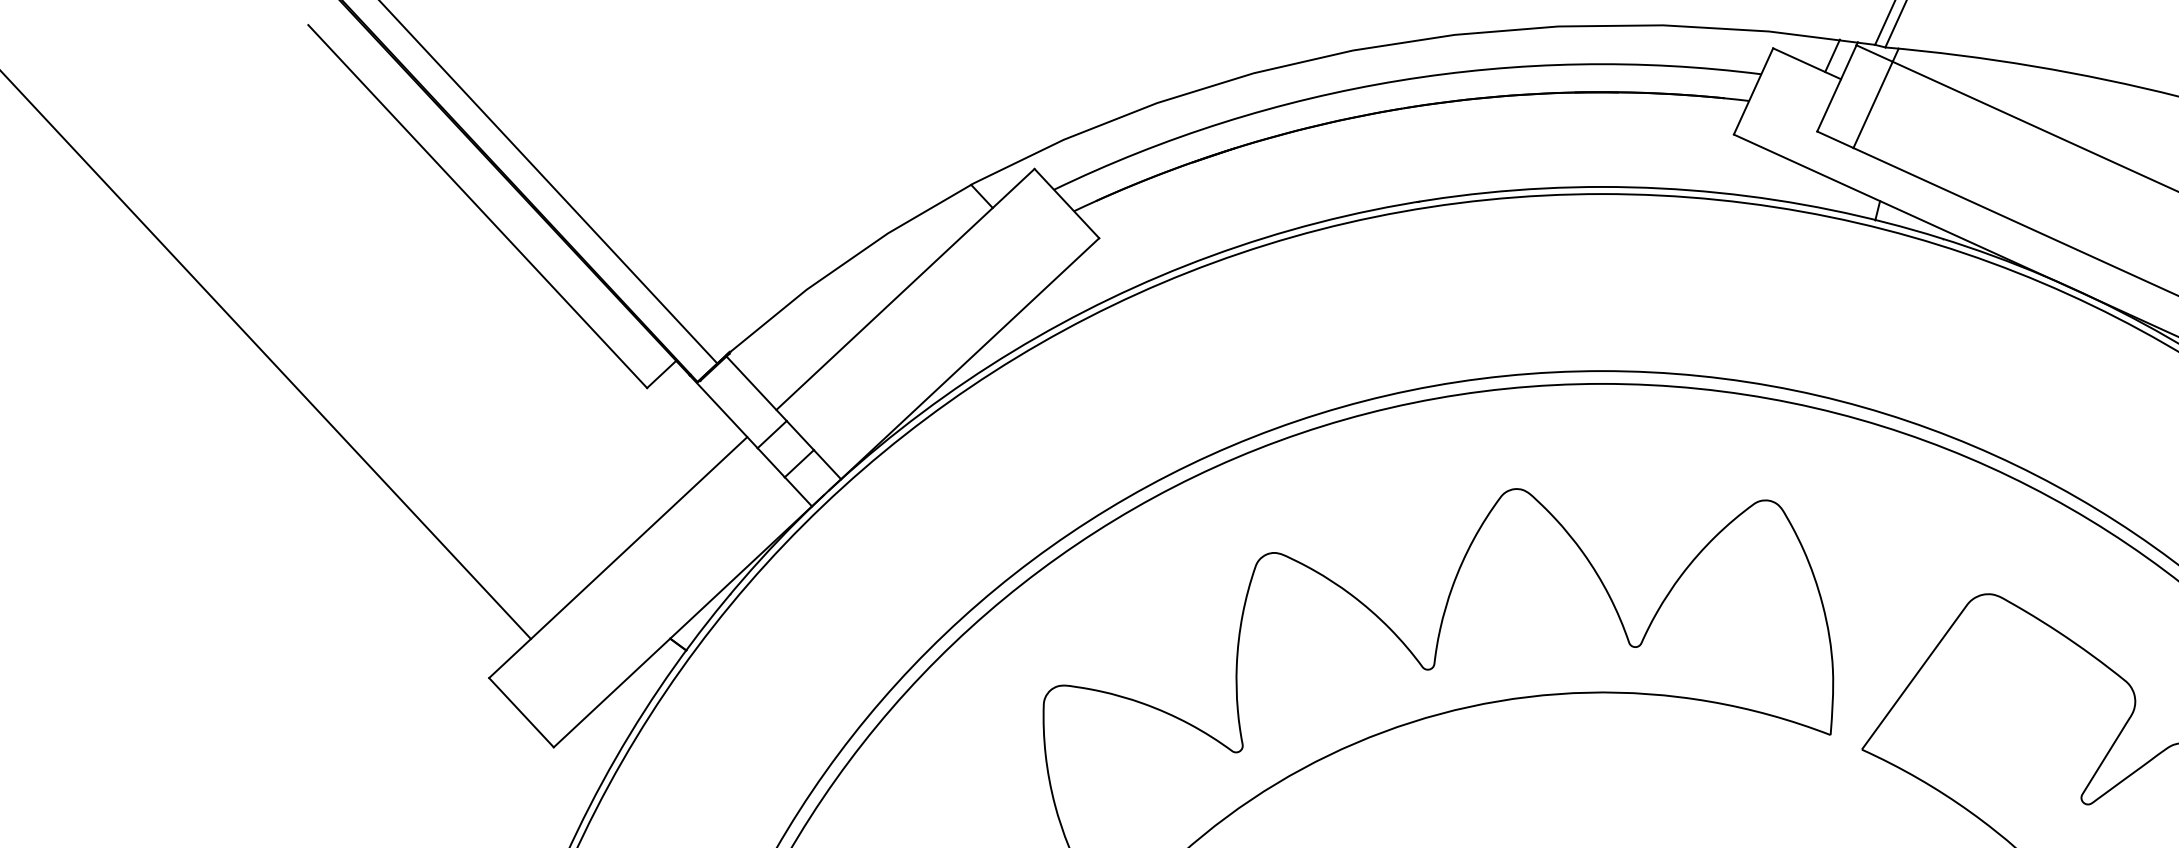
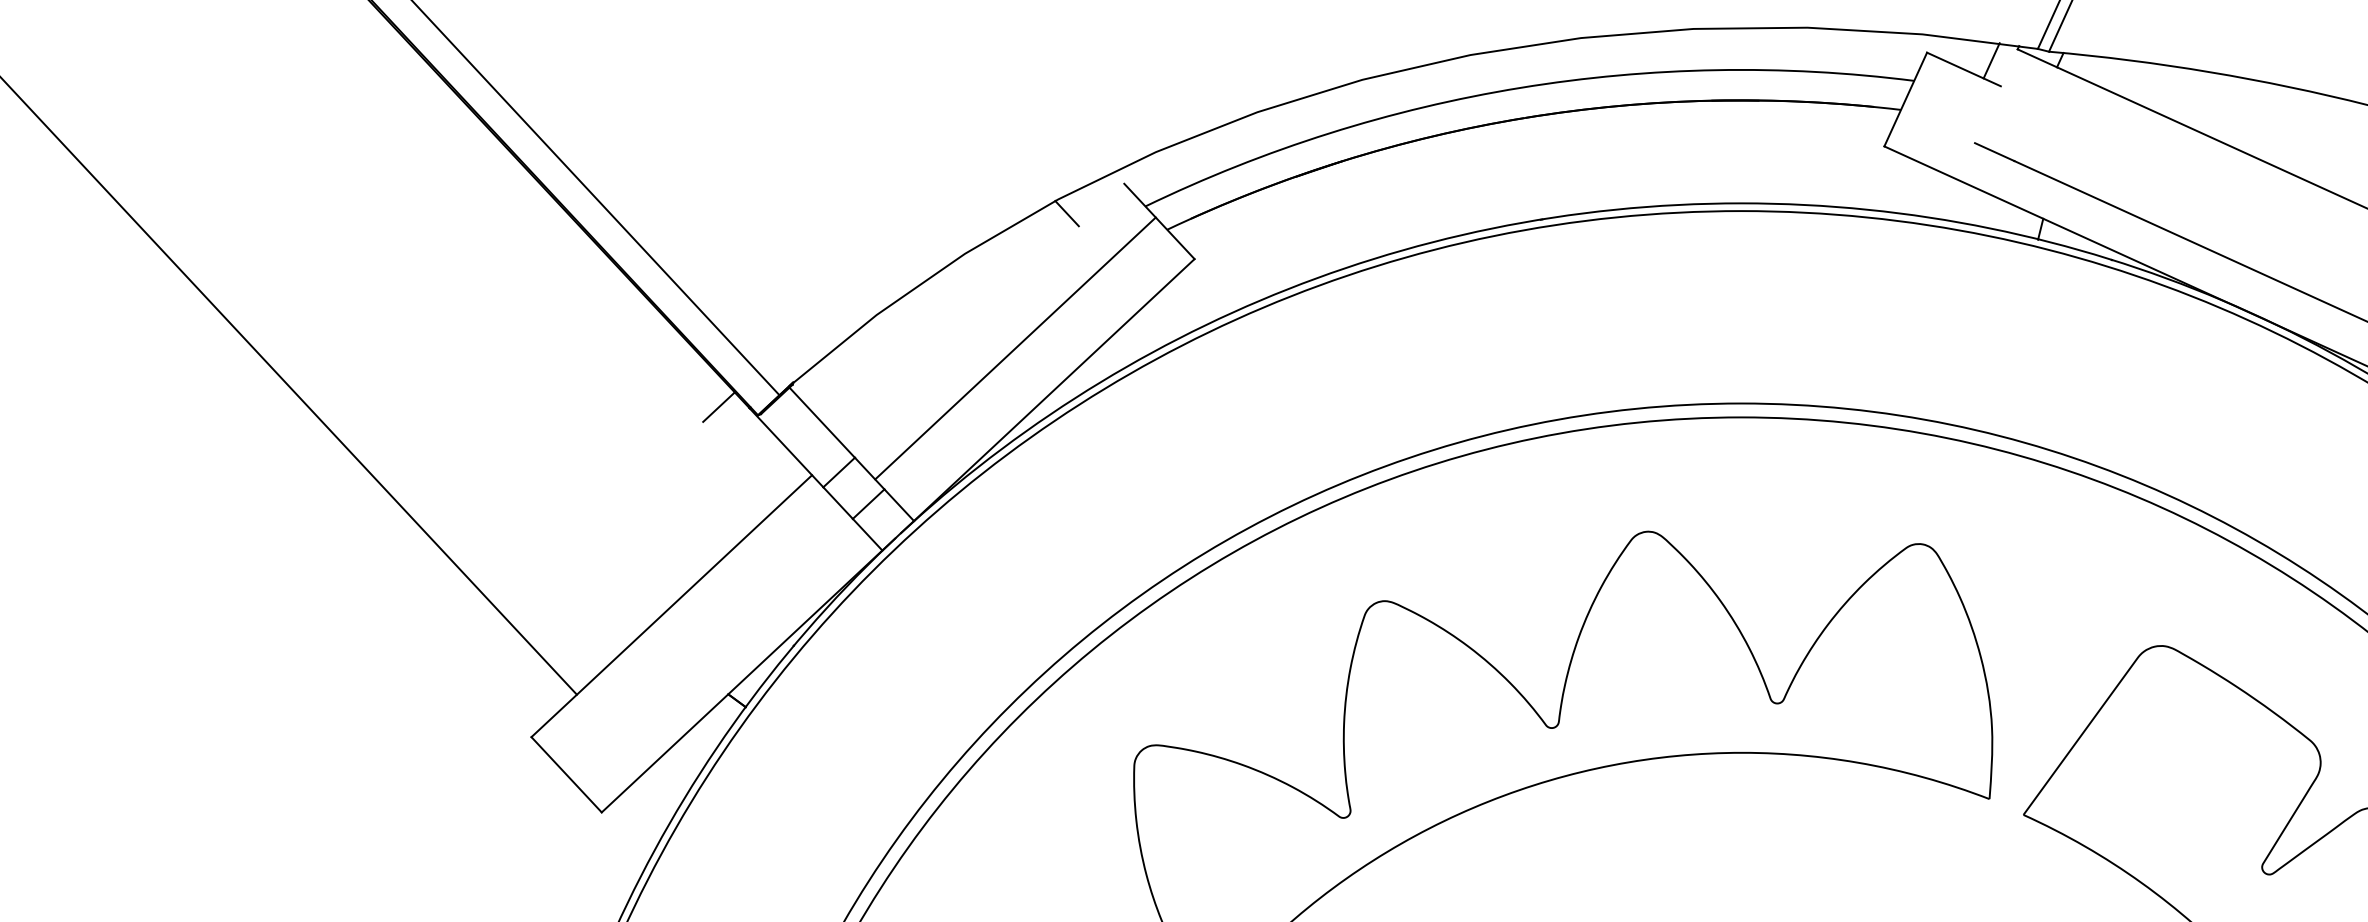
line: (1836, 88) -> (1995, 96), removed
line: (1872, 104) -> (2035, 113), removed
line: (477, 206) -> (518, 224), removed
line: (905, 288) -> (1015, 347), moved

